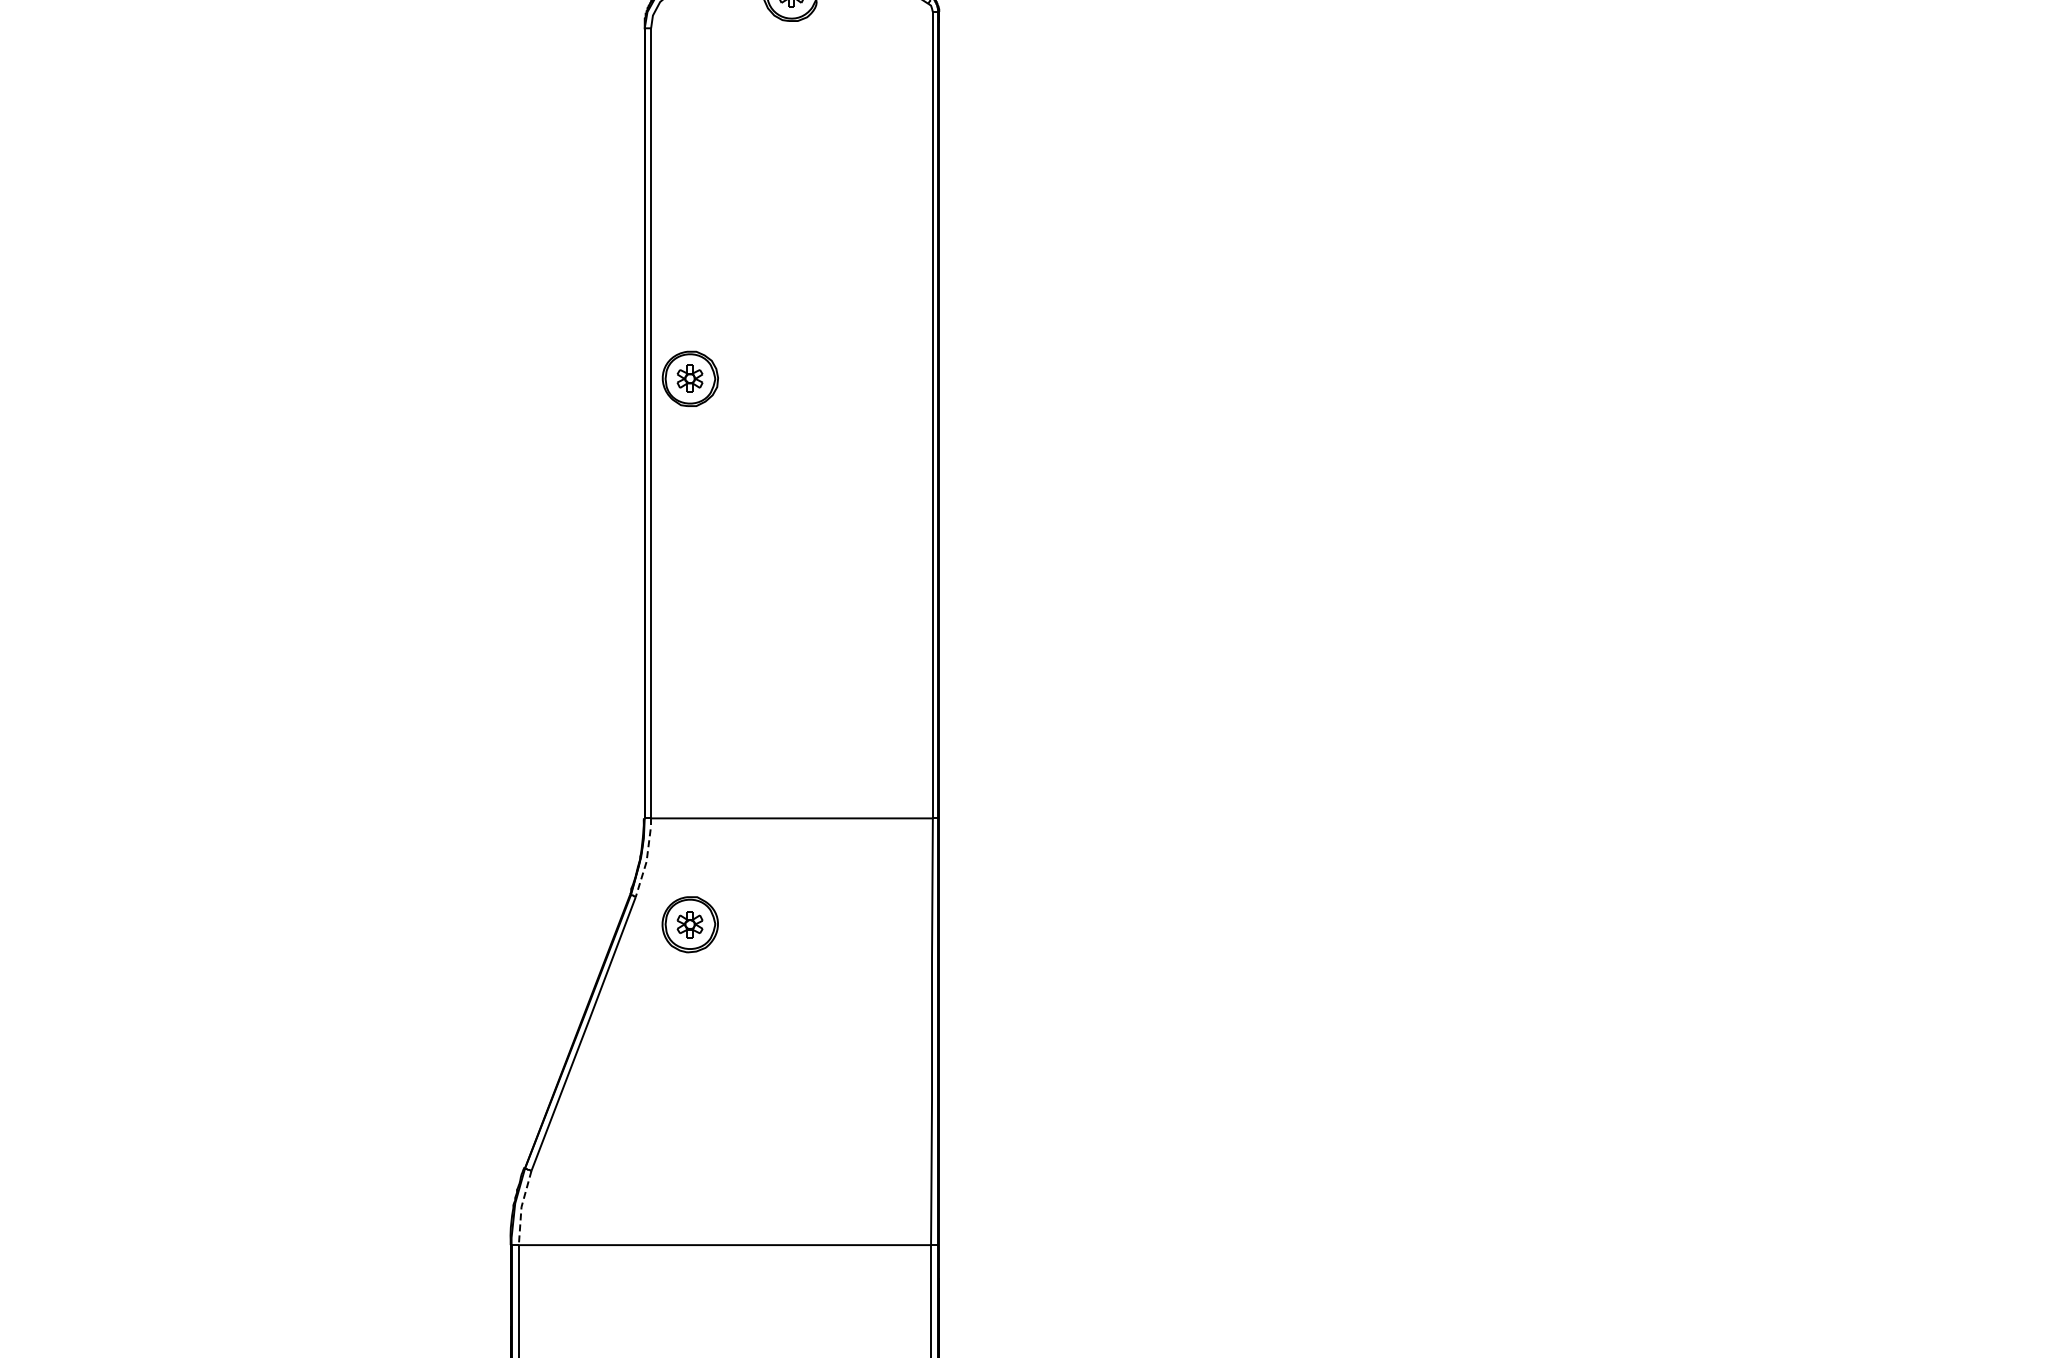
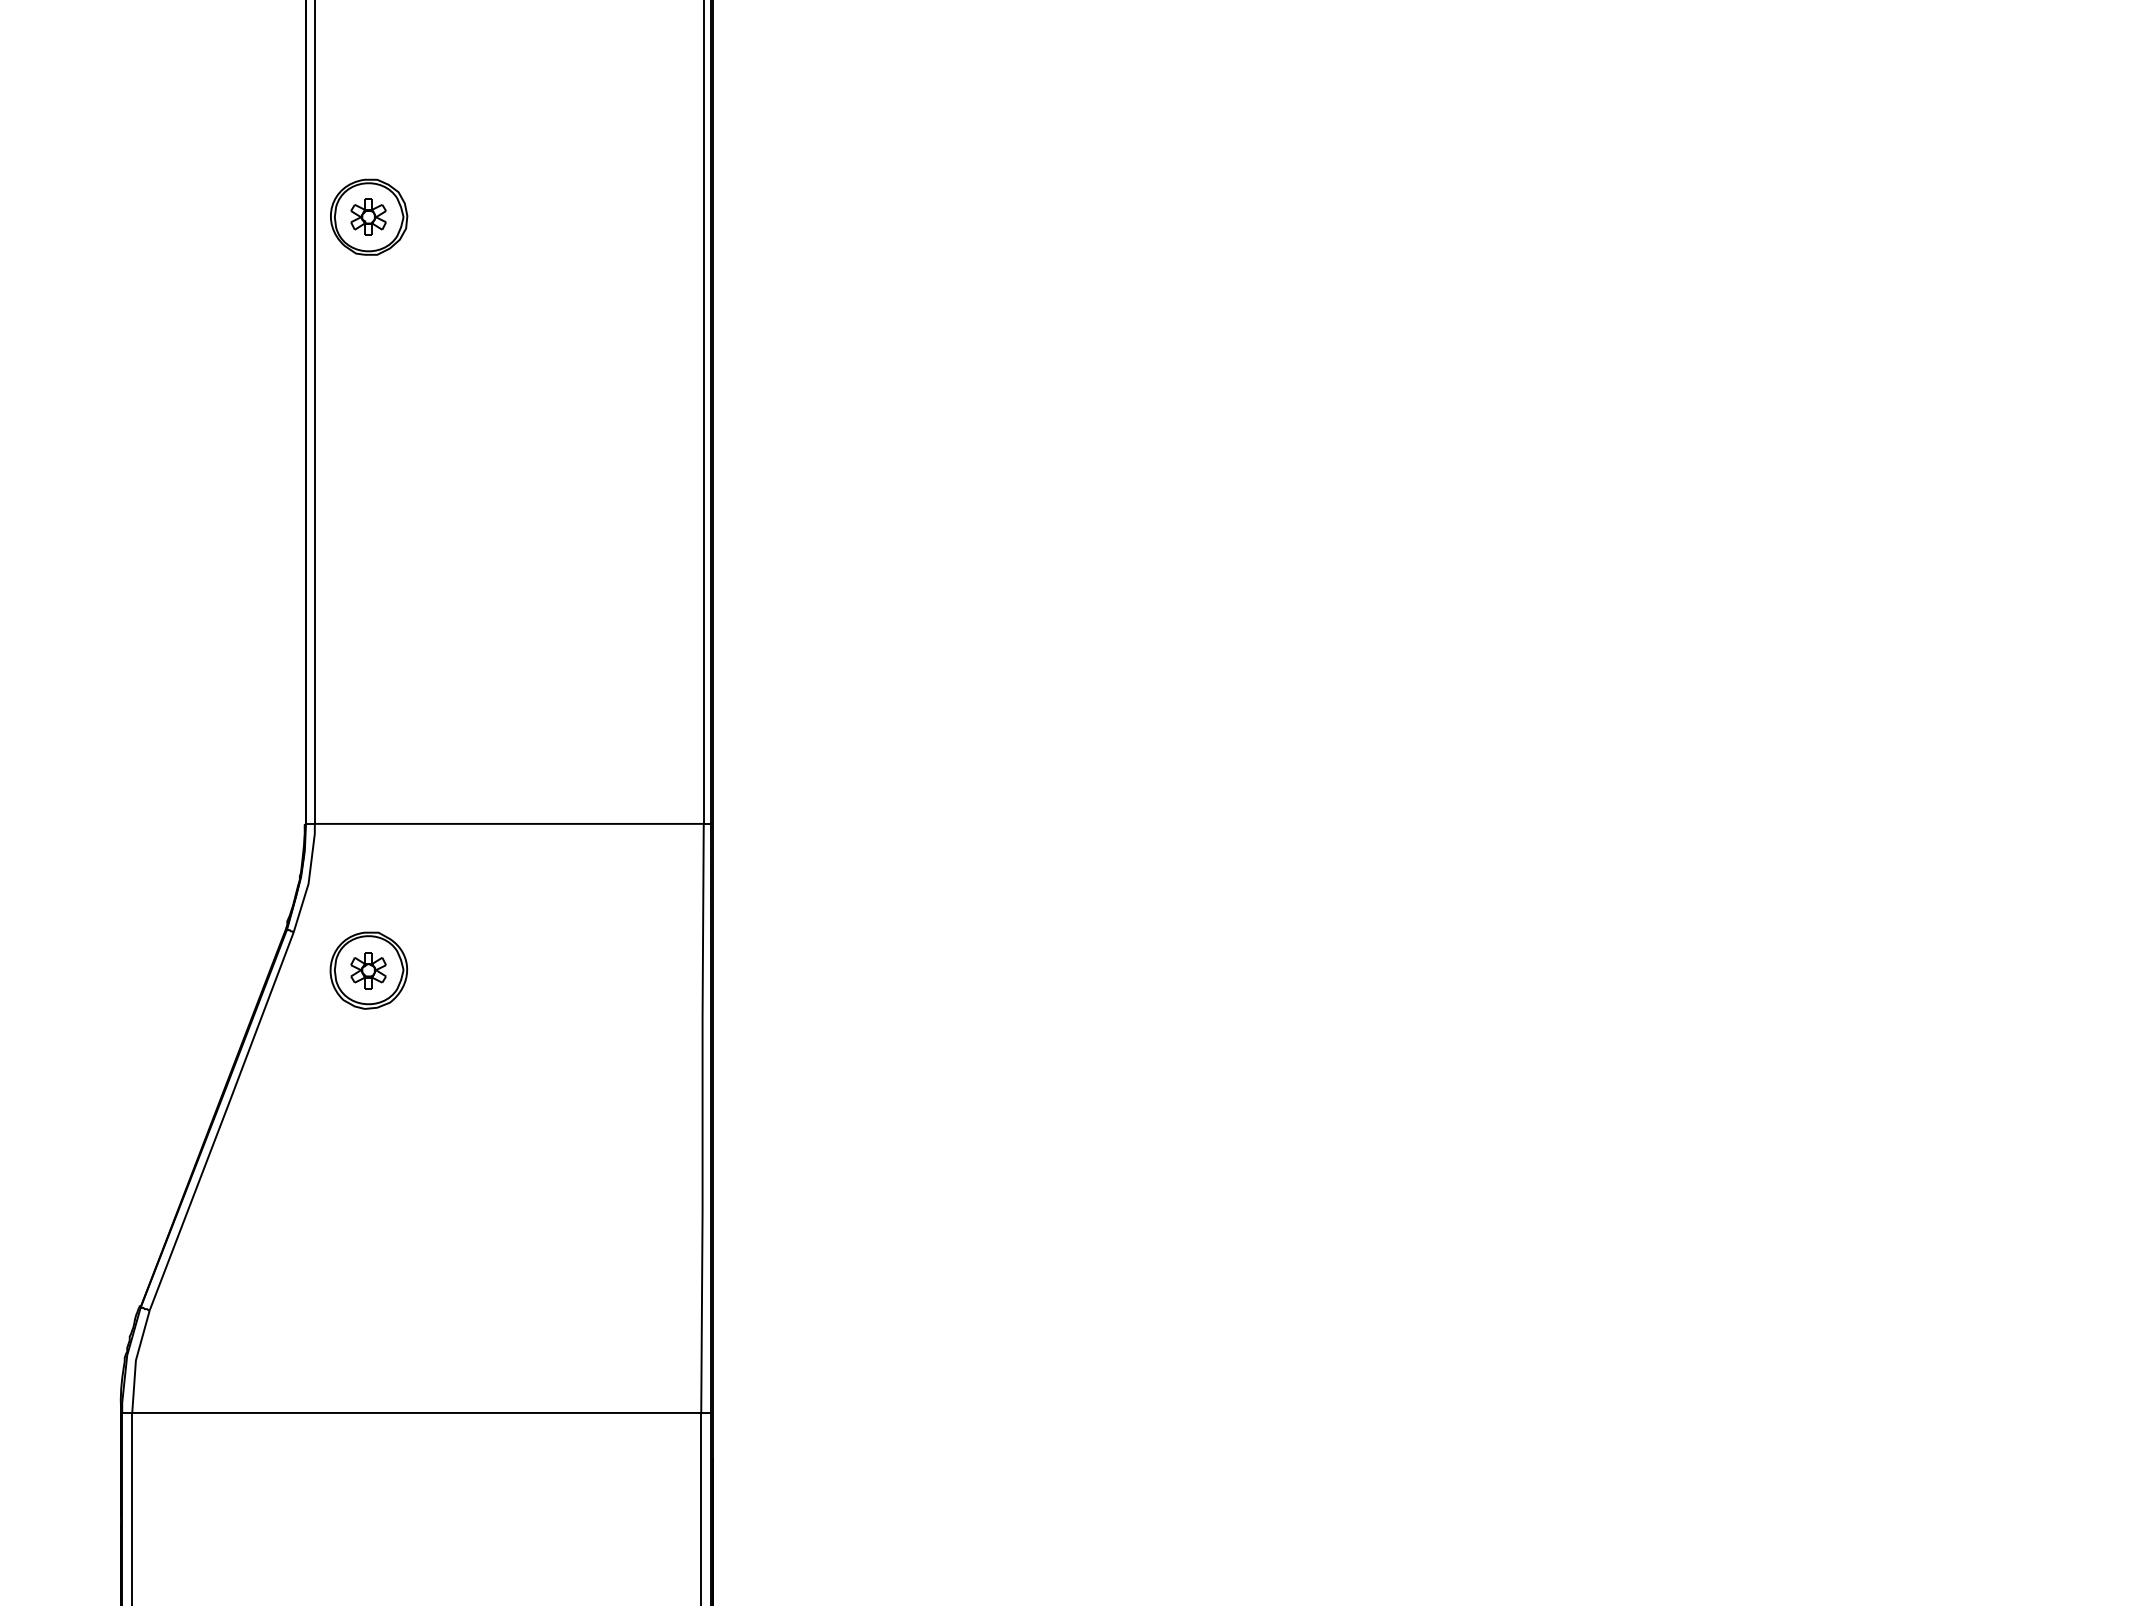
line: (647, 857) -> (309, 877), dashed -> solid
line: (521, 1207) -> (135, 1361), dashed -> solid

